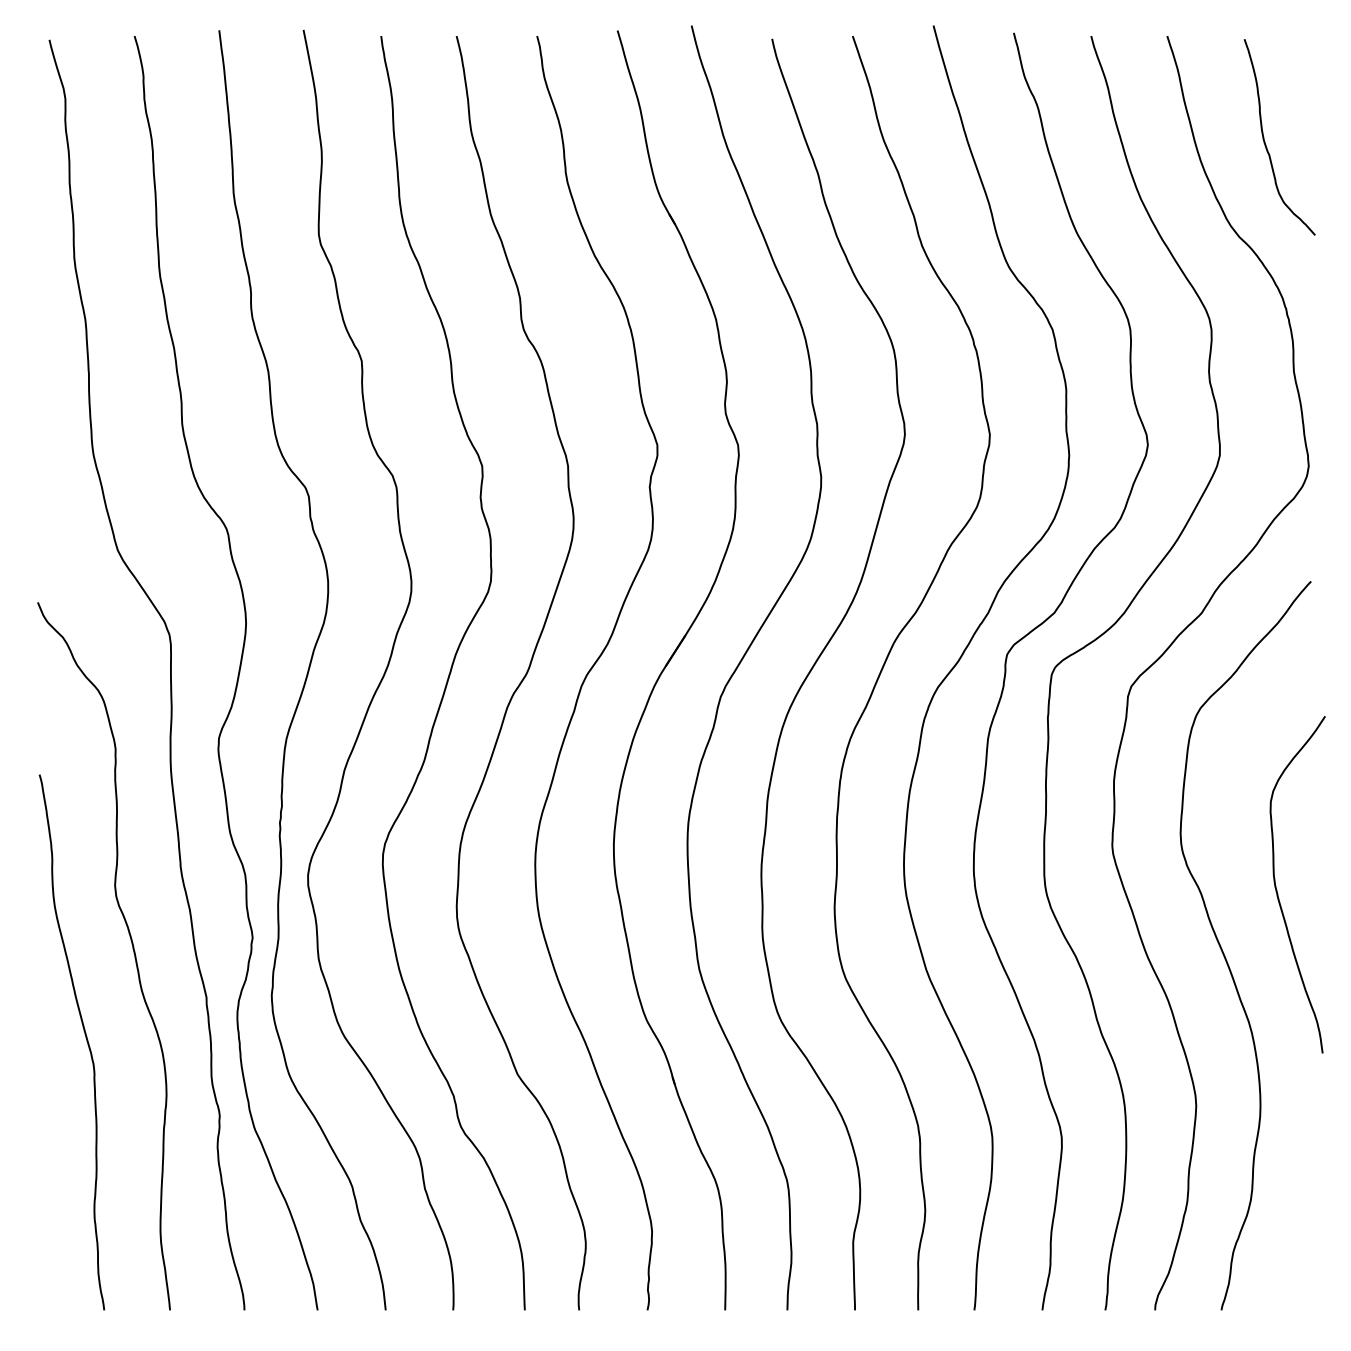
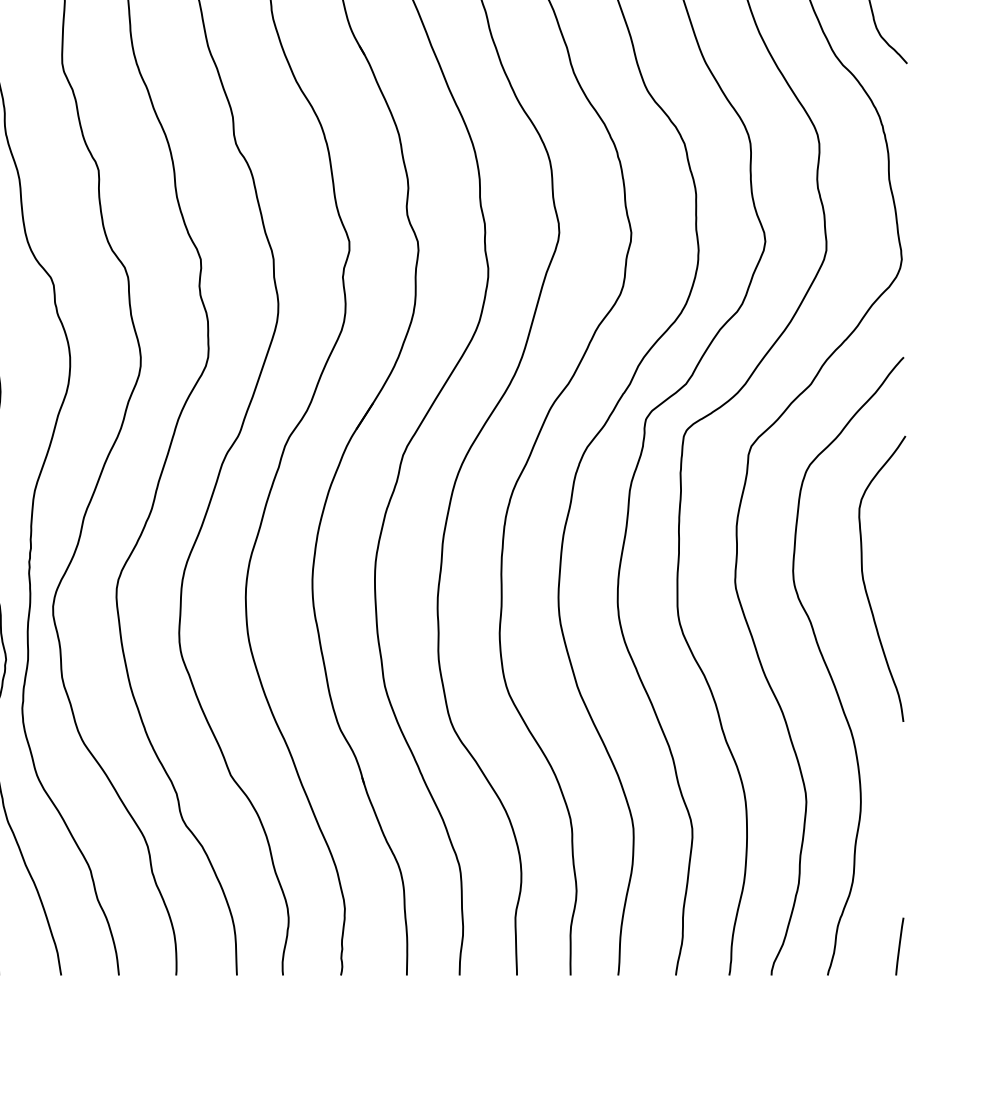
curve: (1277, 889) -> (865, 582), moved
line: (1306, 1276) -> (899, 946), added

